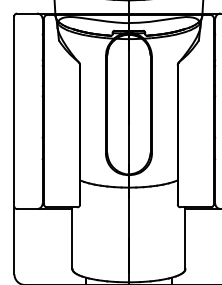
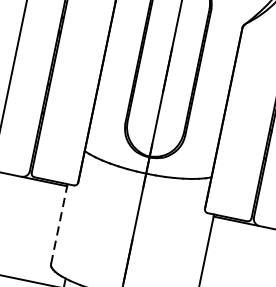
line: (72, 238) -> (59, 224), solid -> dashed

